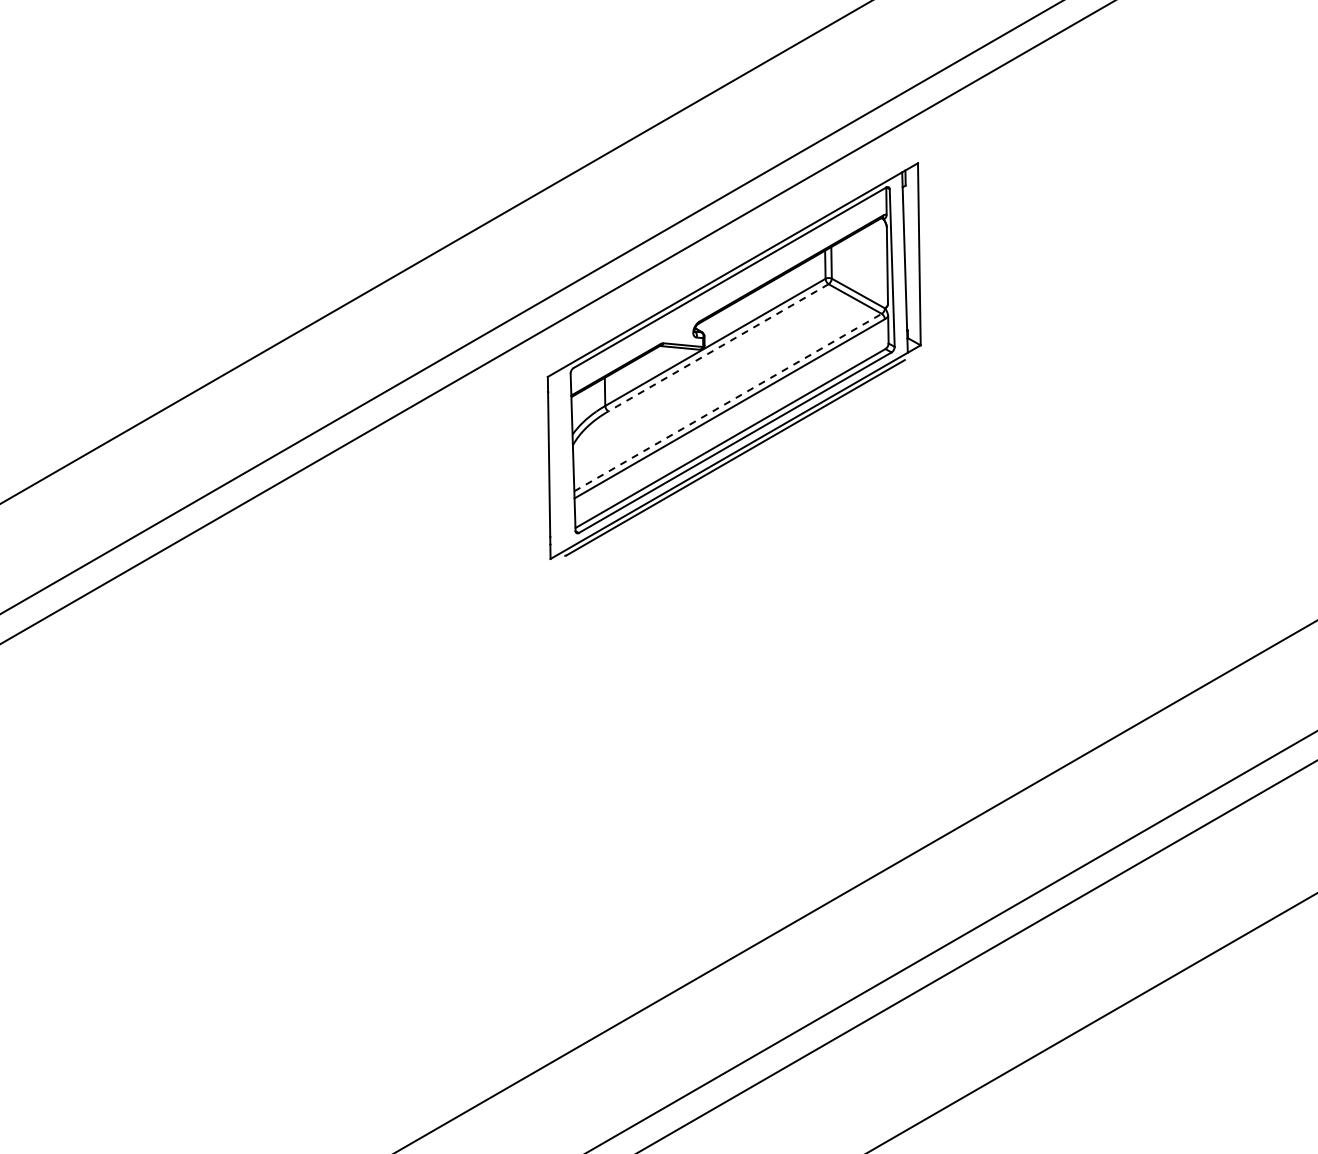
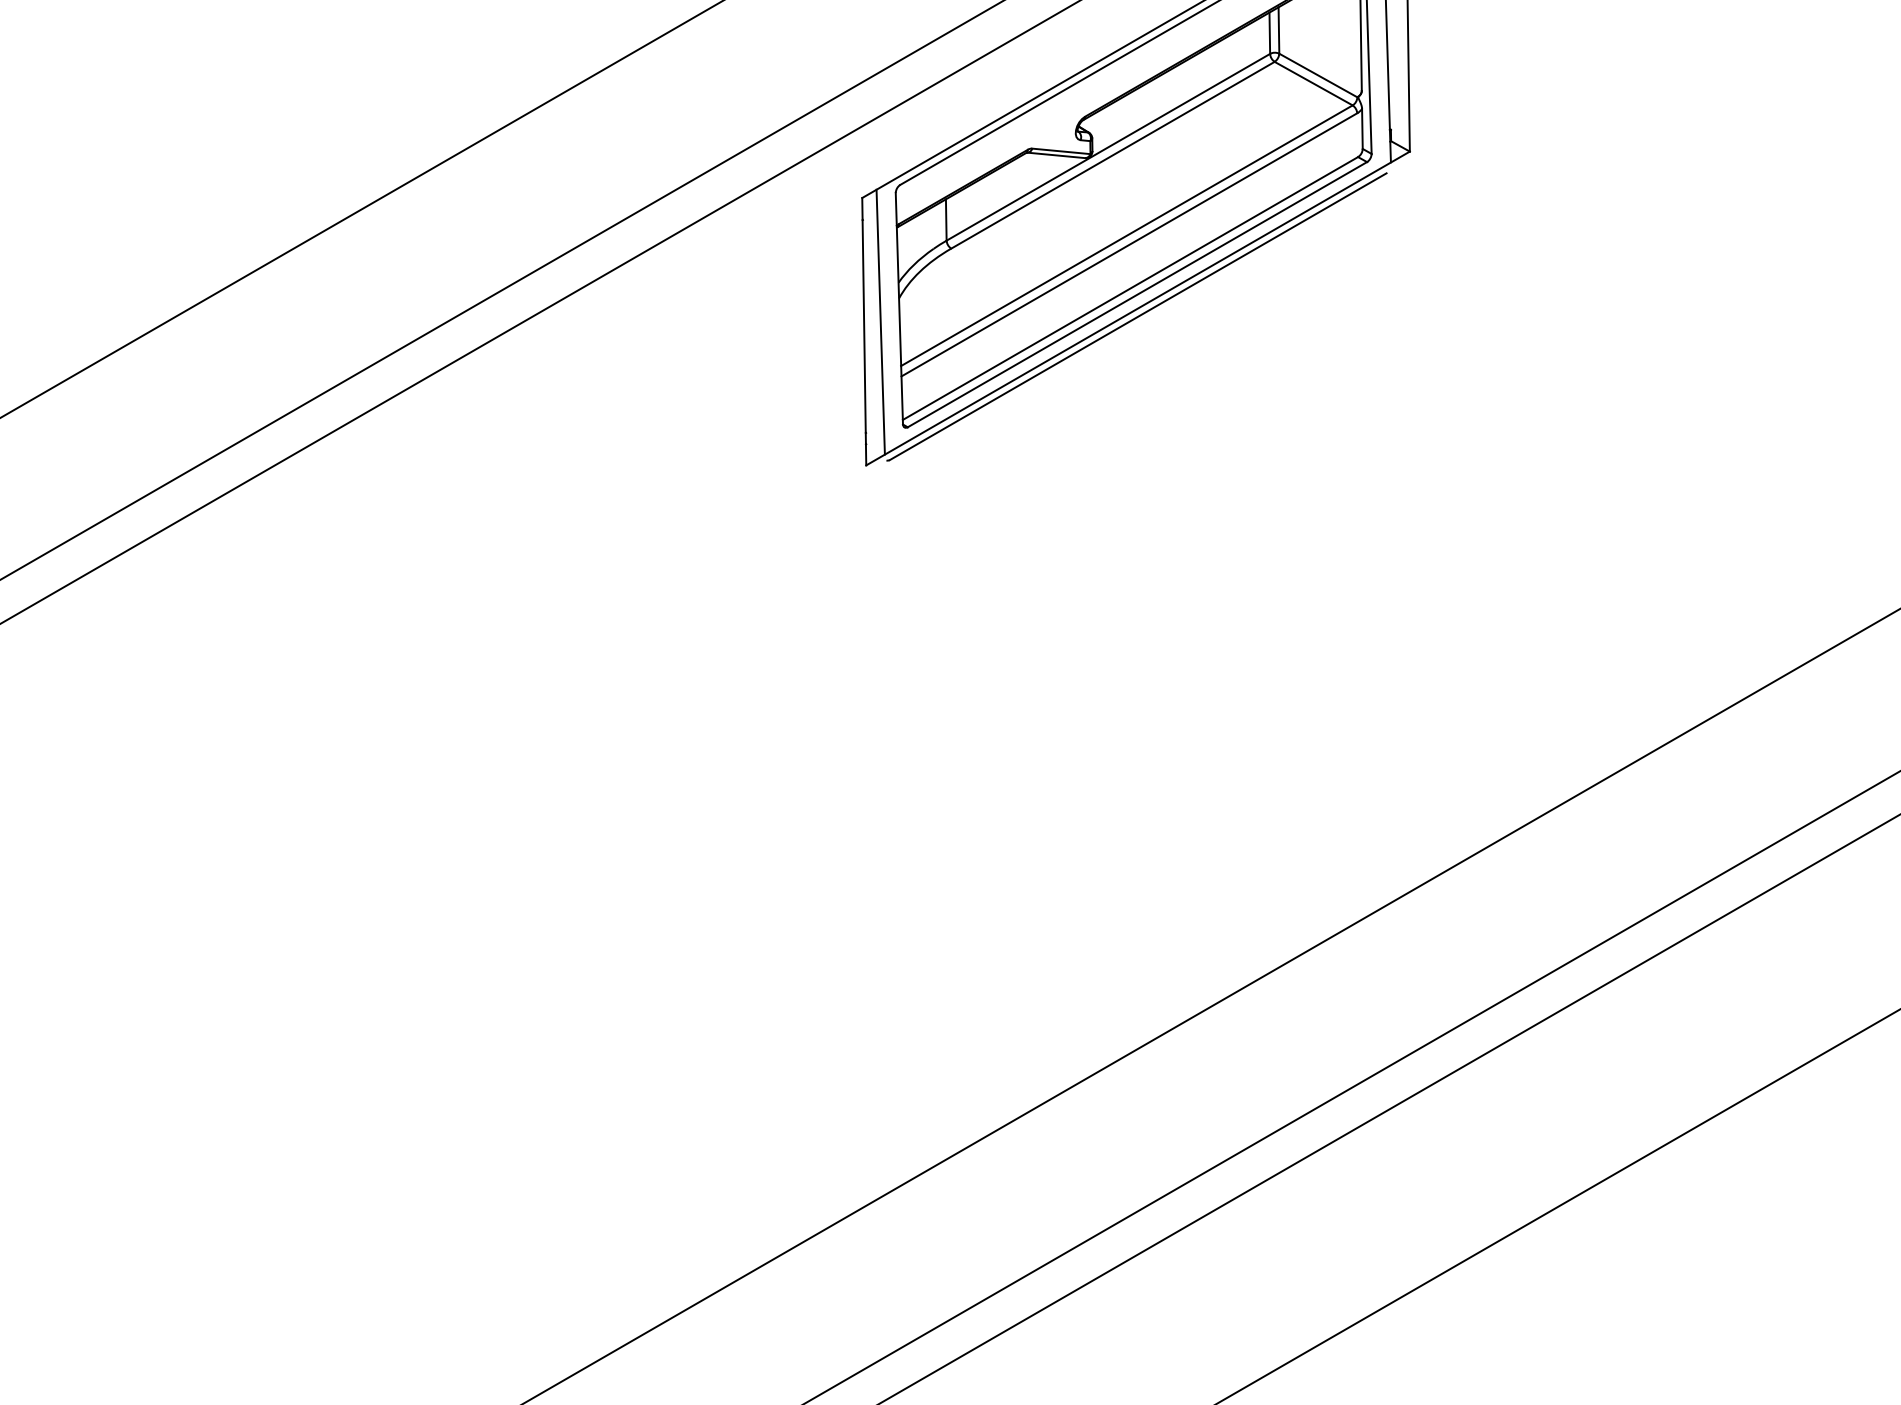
line: (718, 348) -> (1112, 156), dashed -> solid
line: (728, 402) -> (1127, 235), dashed -> solid
line: (560, 461) -> (880, 322), added

